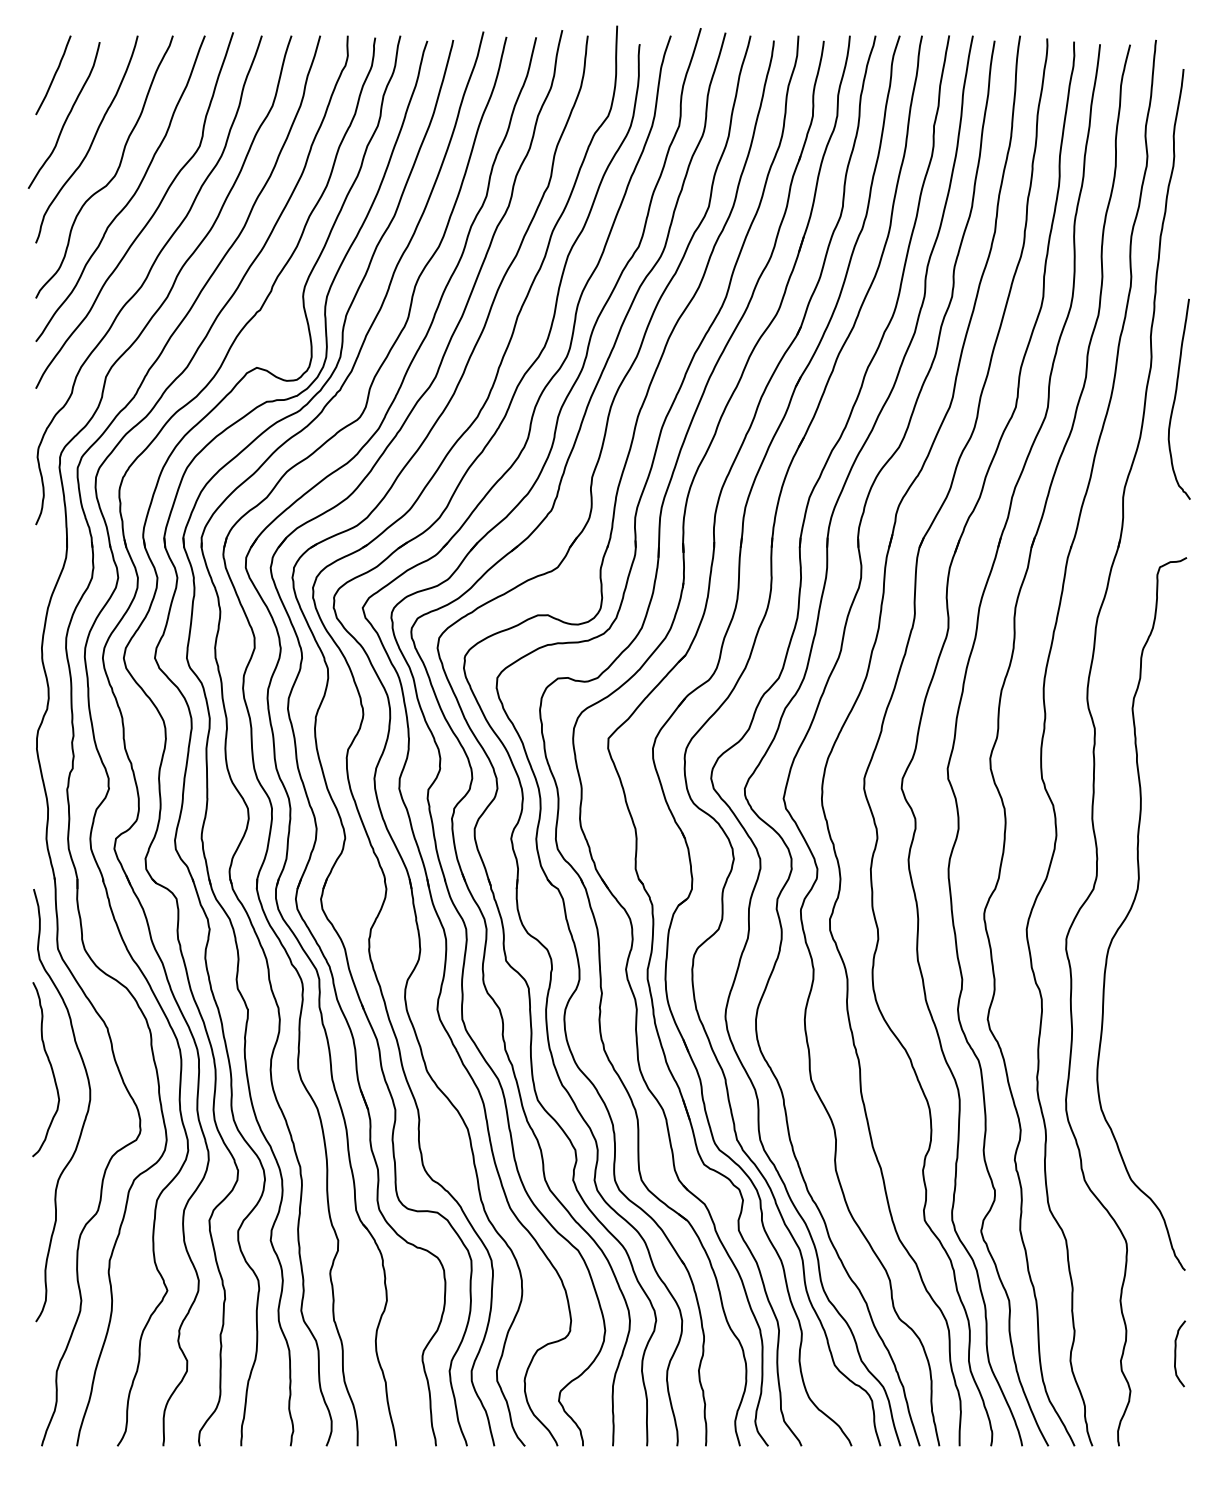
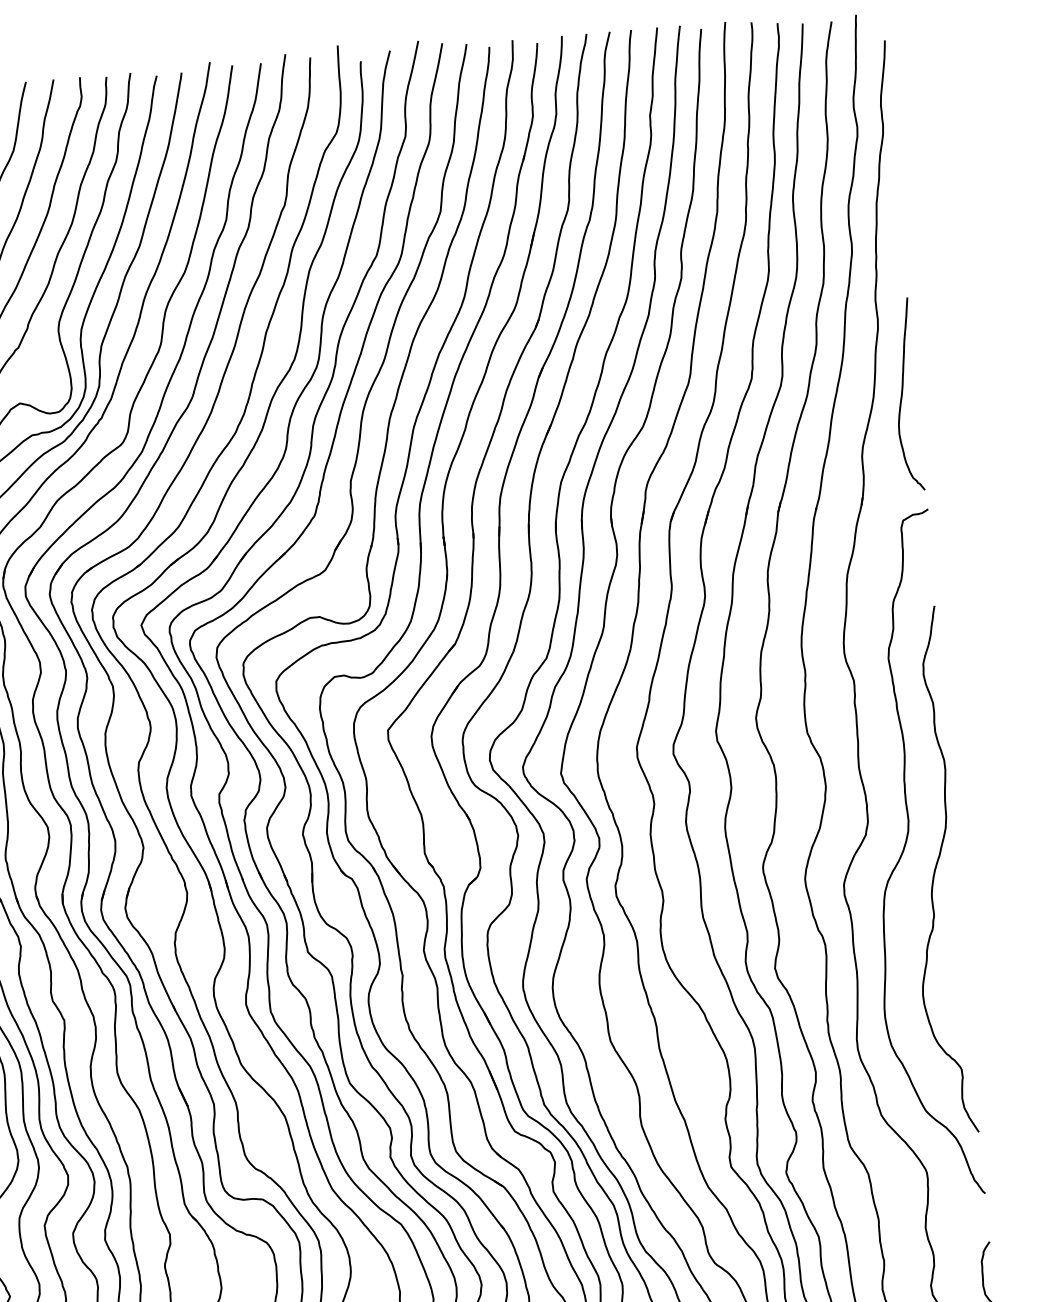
curve: (1176, 396) -> (903, 392), moved
curve: (1161, 932) -> (934, 871), added

